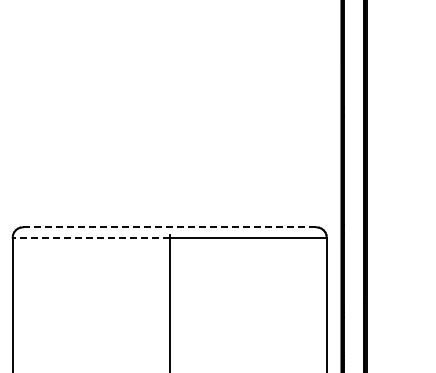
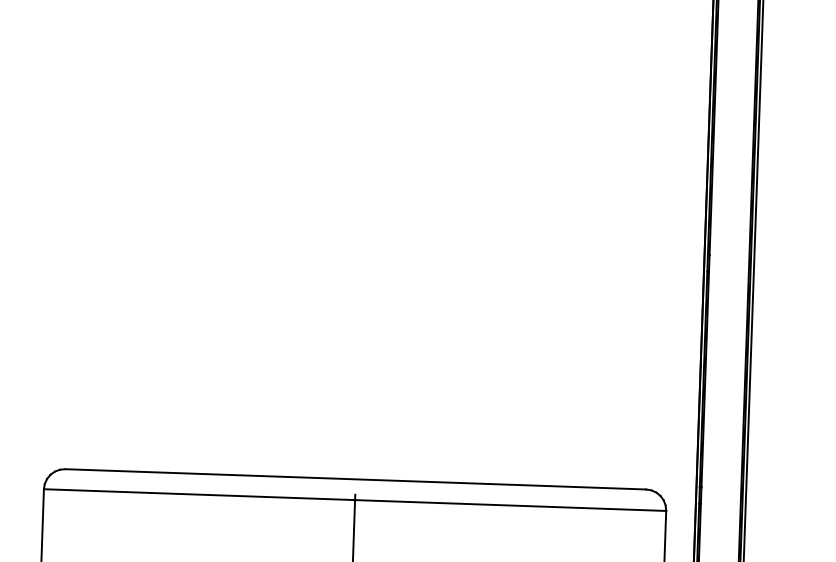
line: (169, 227) -> (355, 479), dashed -> solid
line: (91, 237) -> (200, 494), dashed -> solid

